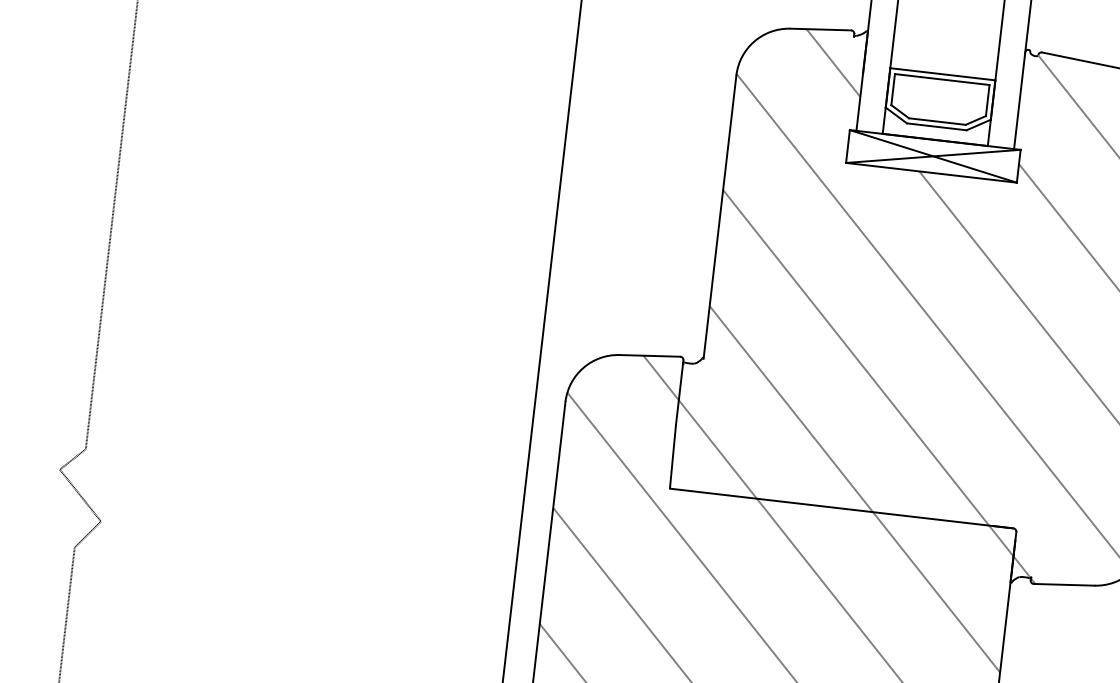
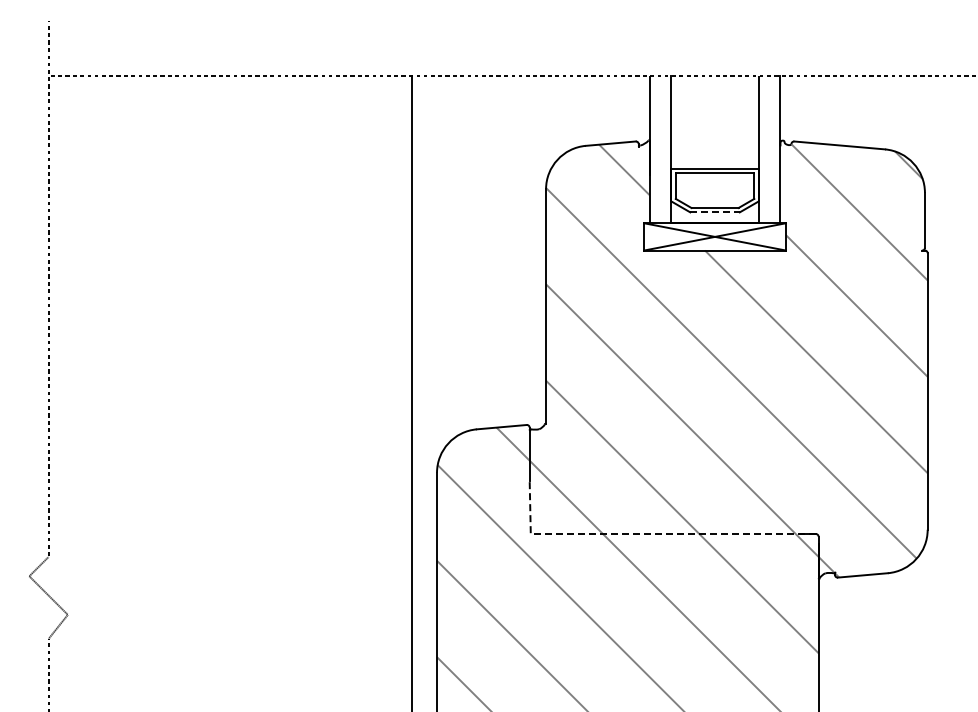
line: (937, 127) -> (715, 212), solid -> dashed
line: (809, 505) -> (646, 534), solid -> dashed

